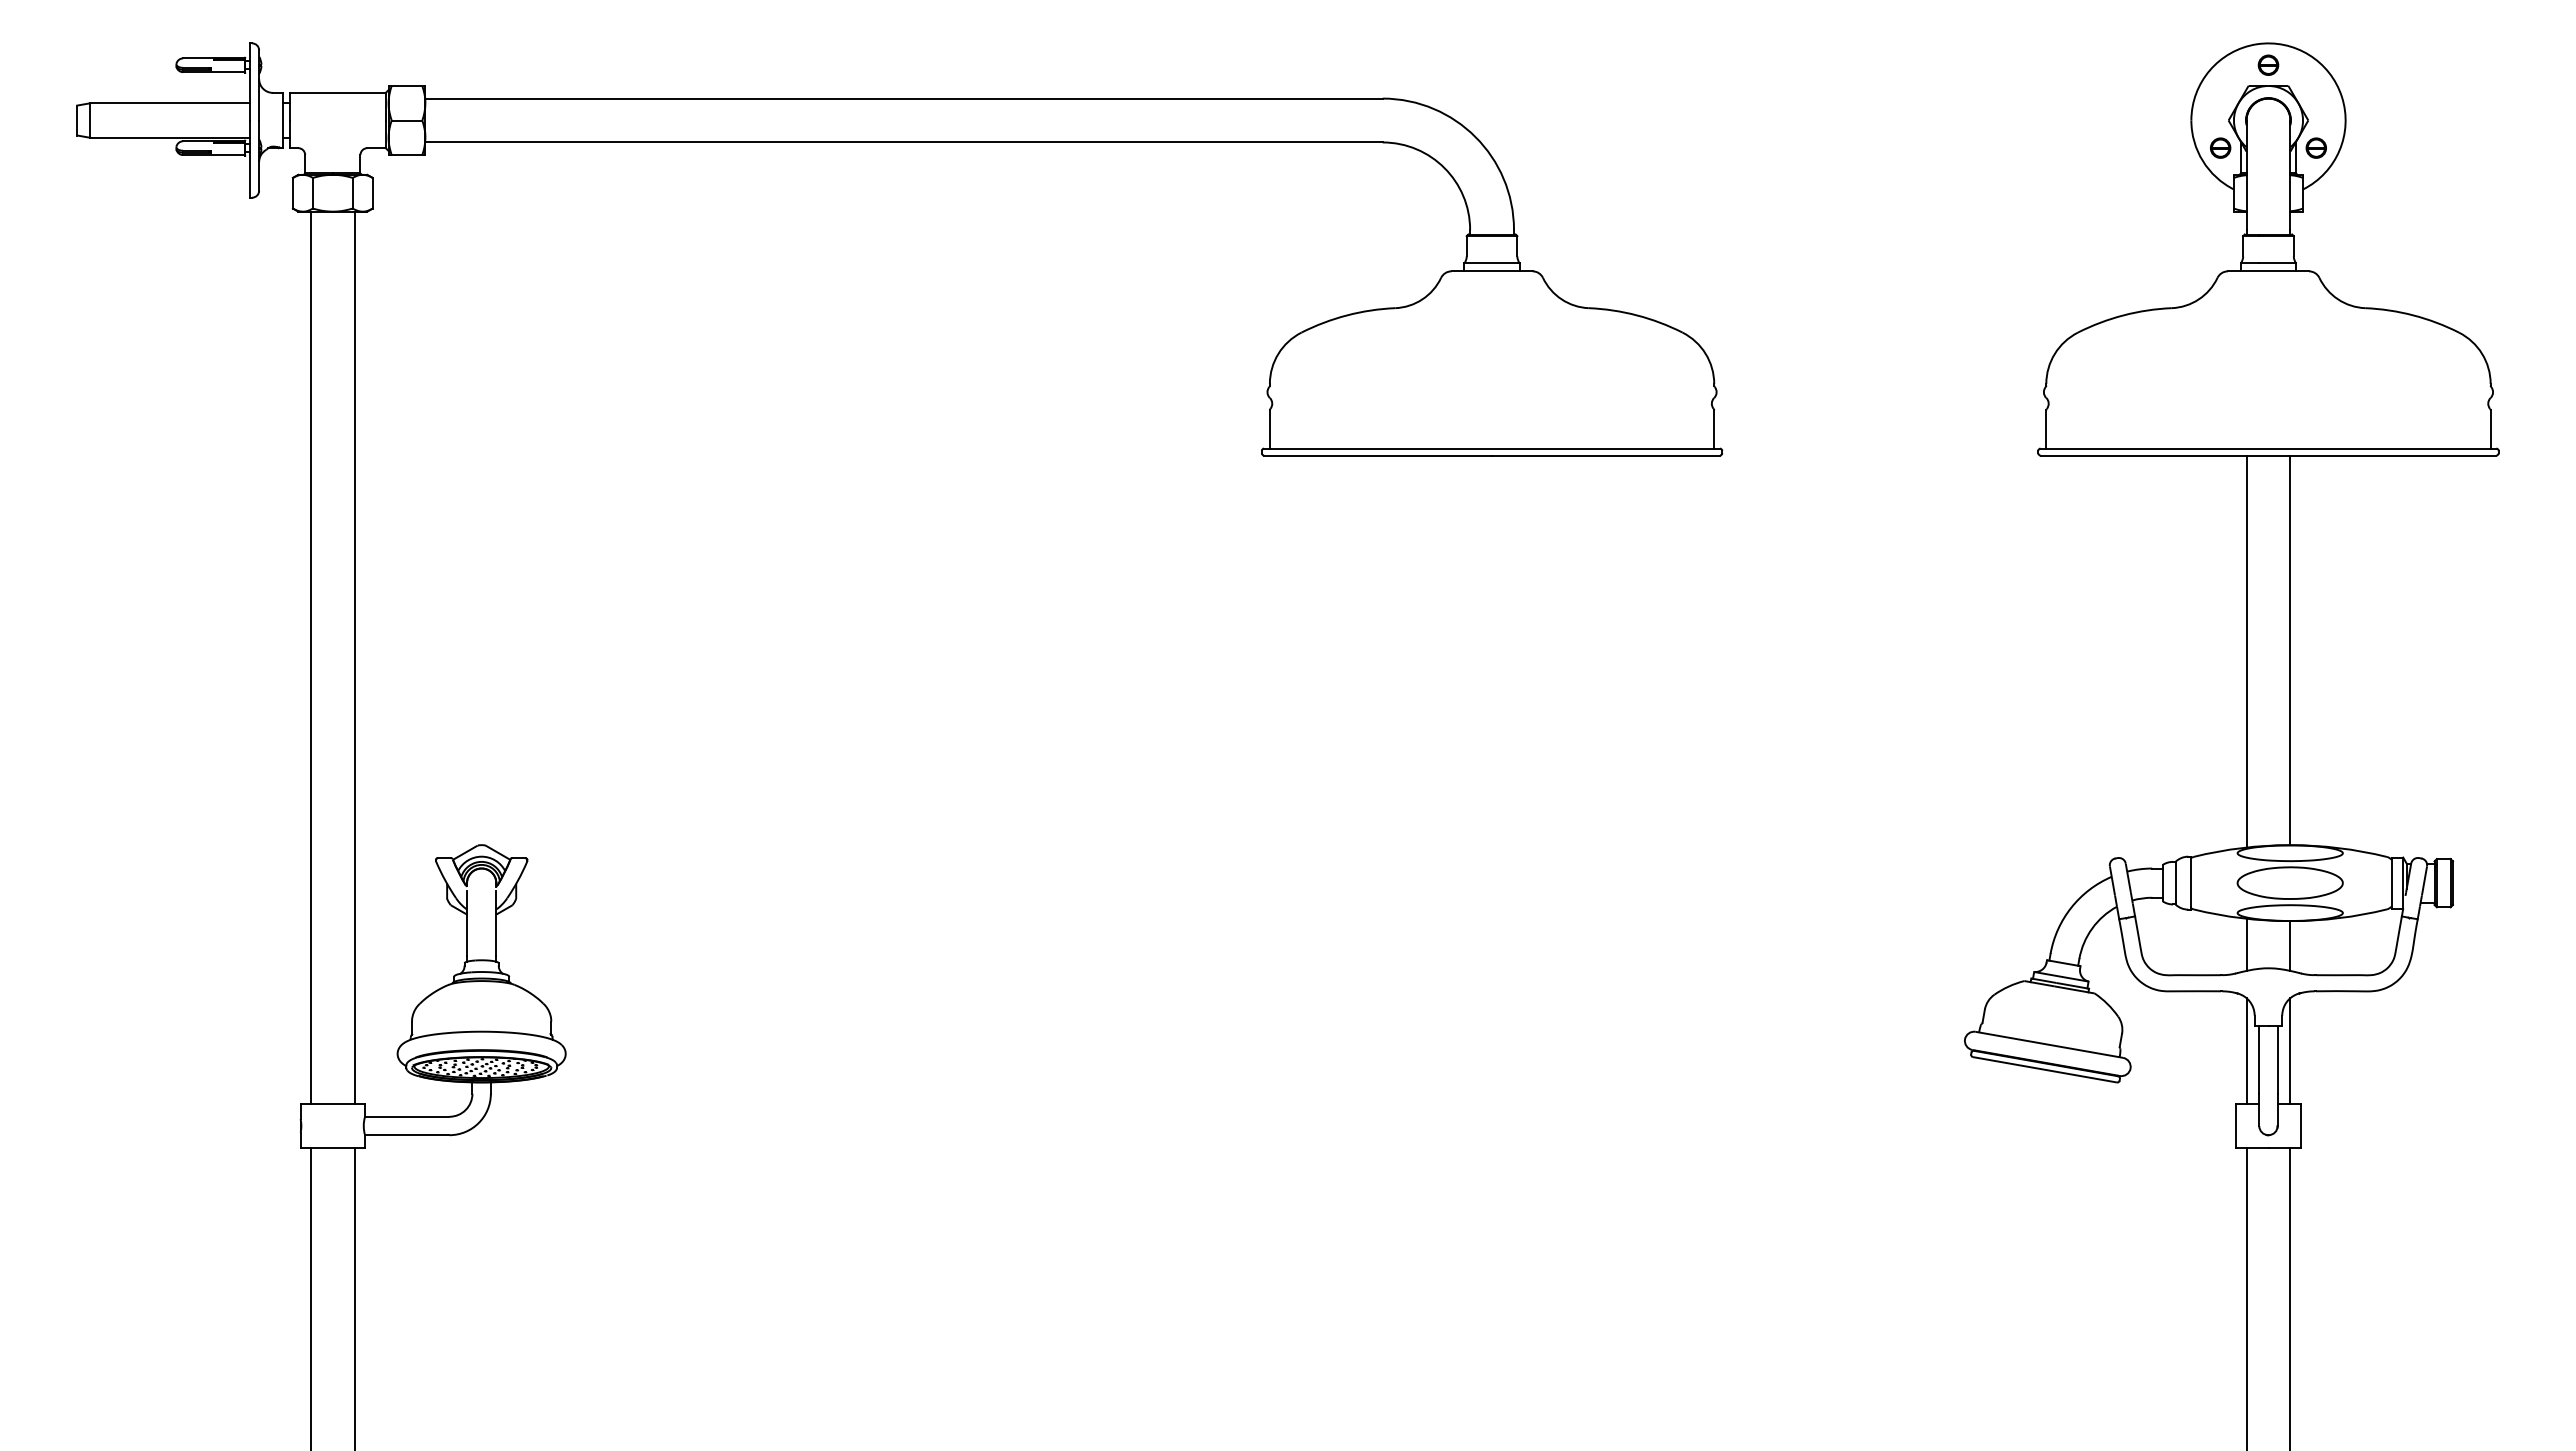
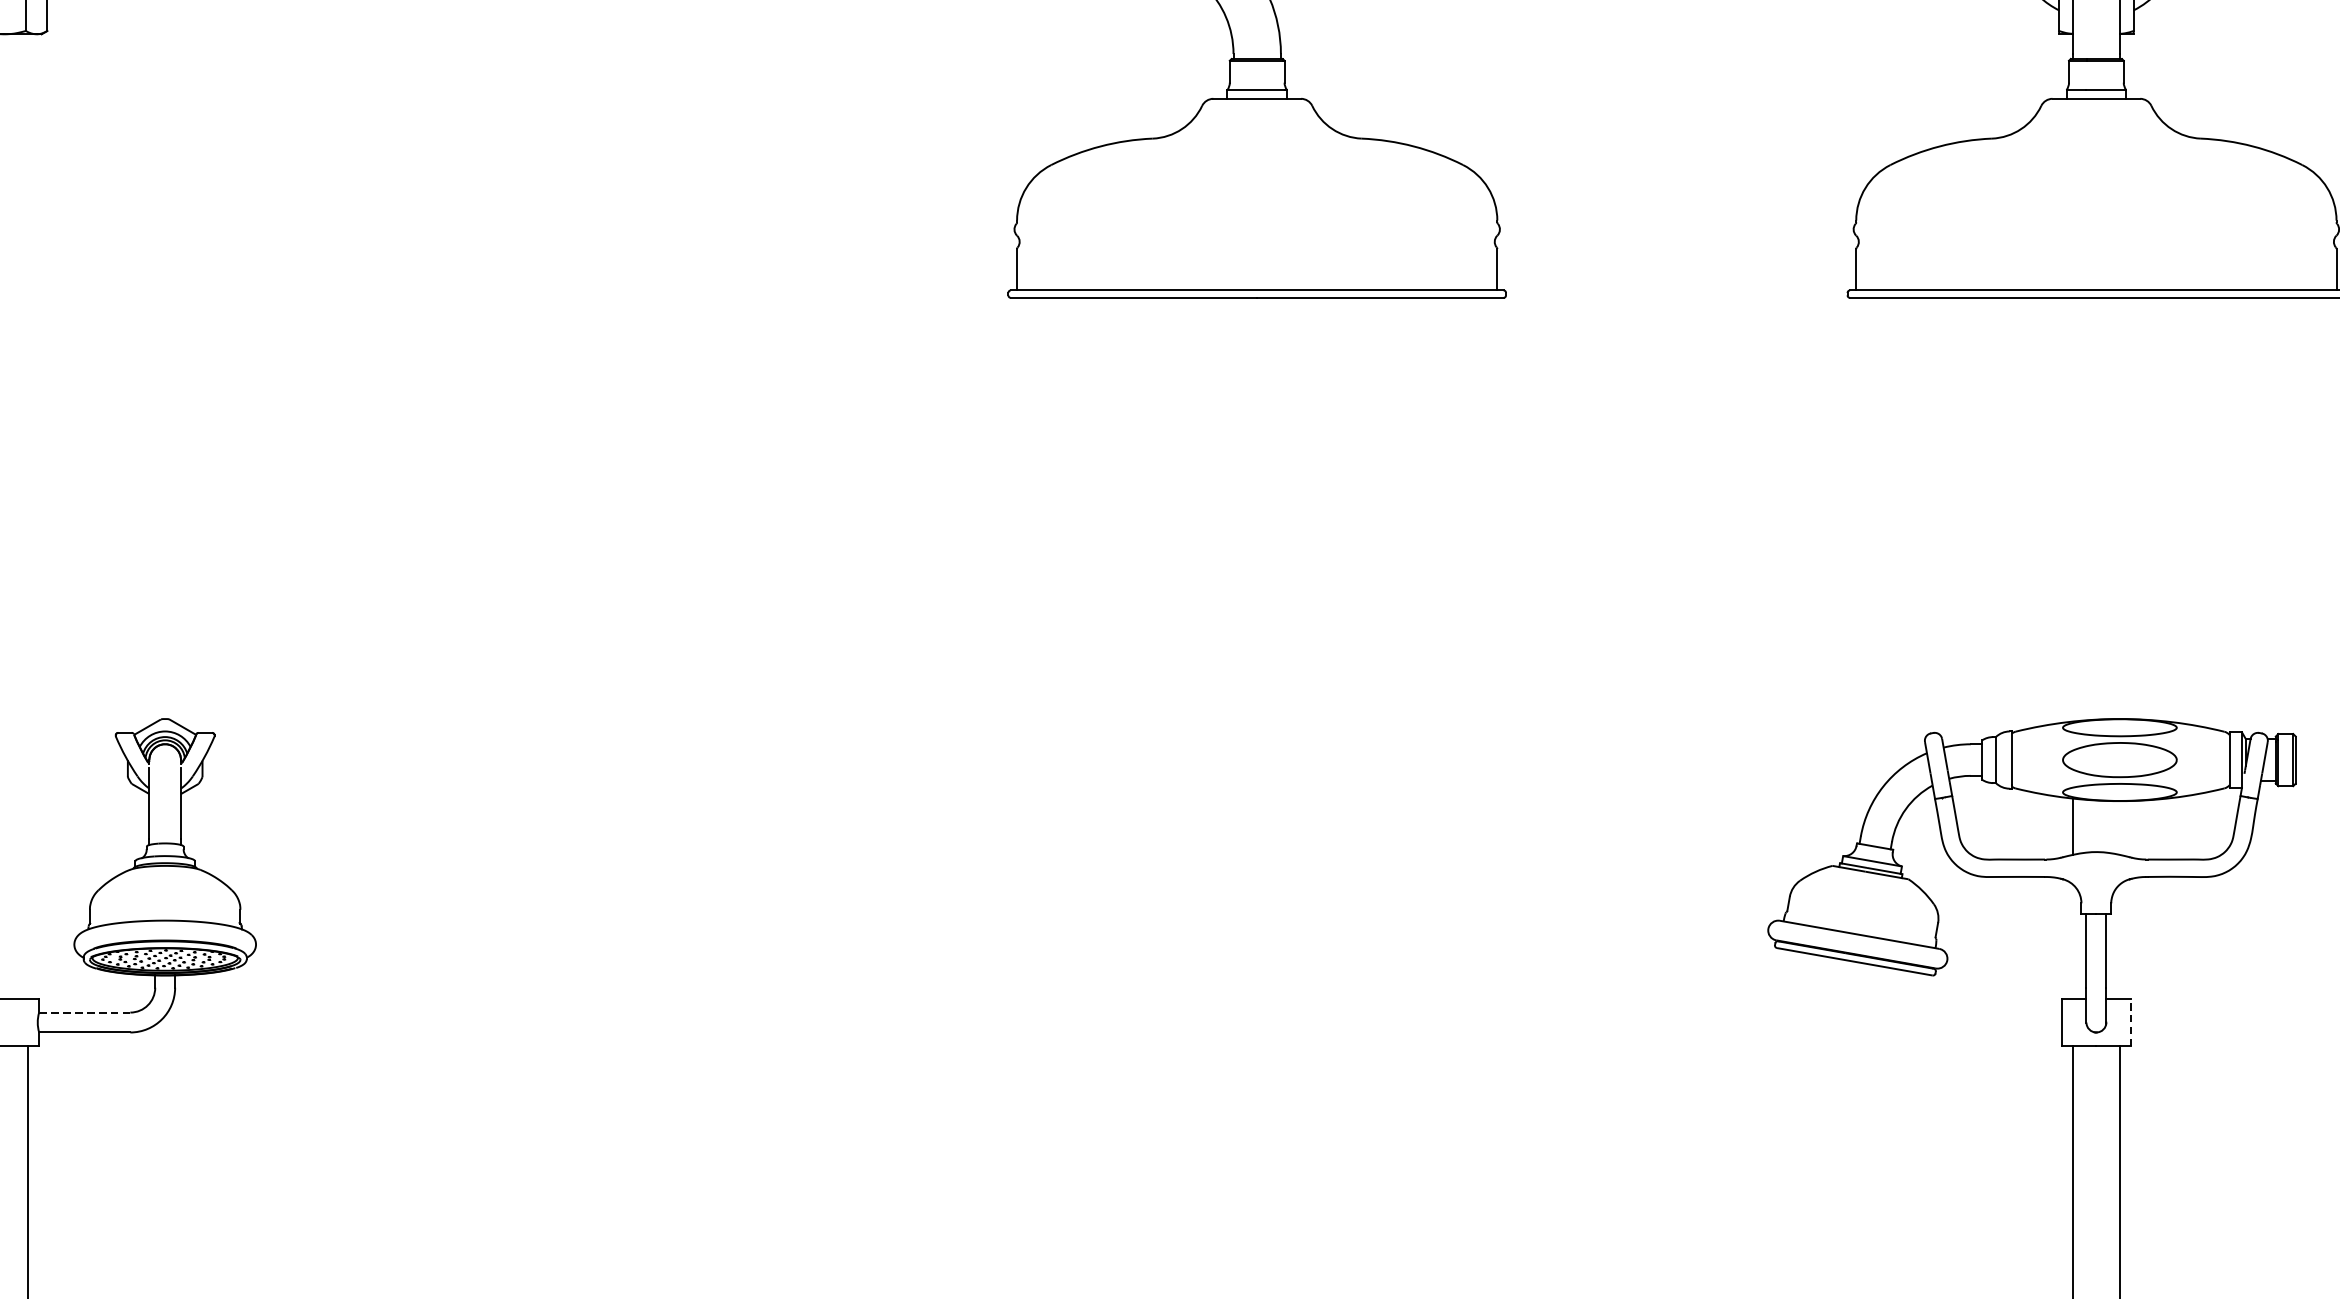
line: (2290, 650) -> (2120, 508), removed
line: (2246, 651) -> (2072, 509), removed
line: (354, 657) -> (27, 516), removed
line: (2290, 945) -> (2120, 827), removed
line: (2246, 1051) -> (2072, 942), removed
line: (2290, 1051) -> (2120, 942), removed
line: (406, 1116) -> (83, 1012), solid -> dashed
line: (2300, 1126) -> (2130, 1023), solid -> dashed

